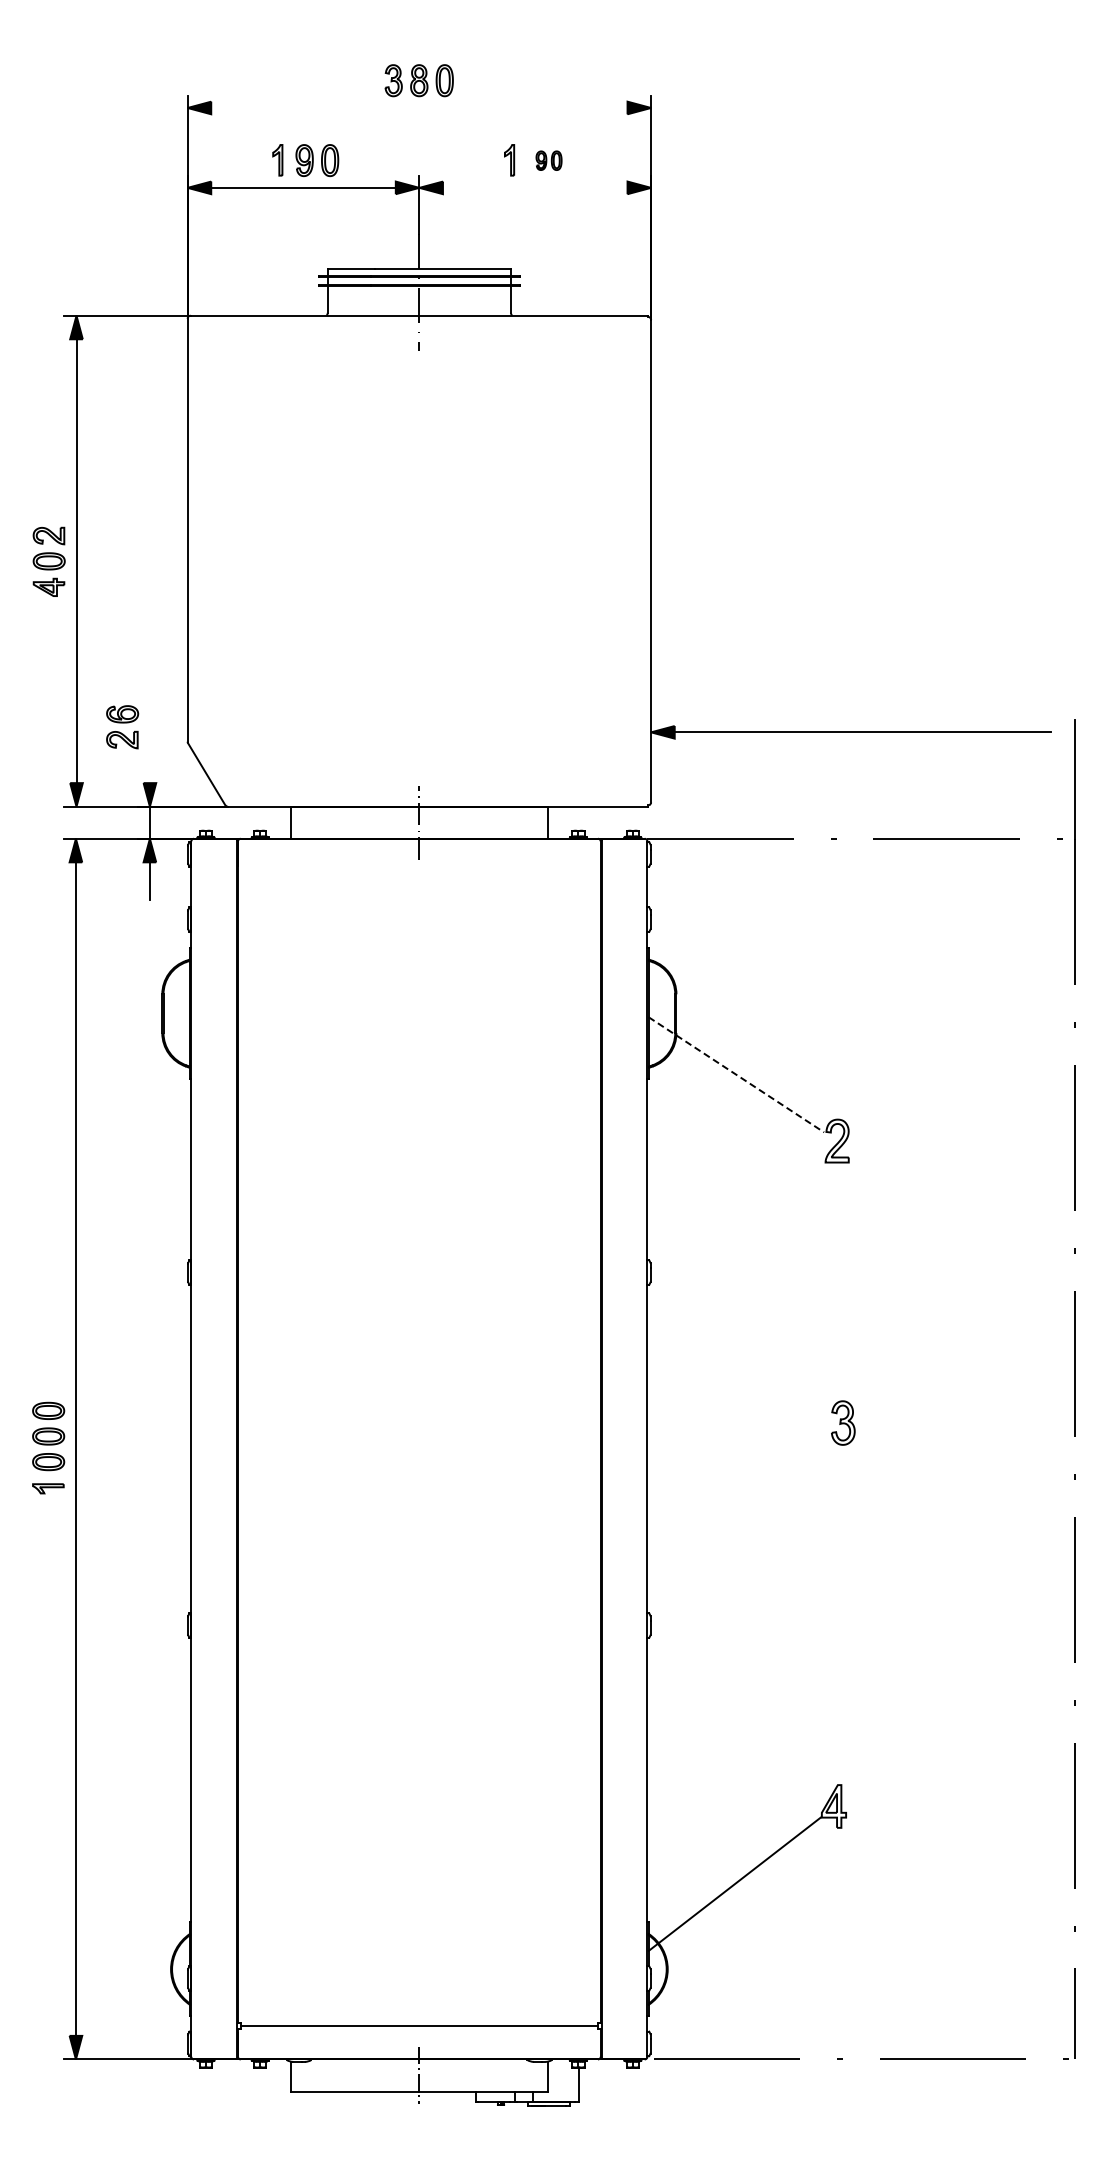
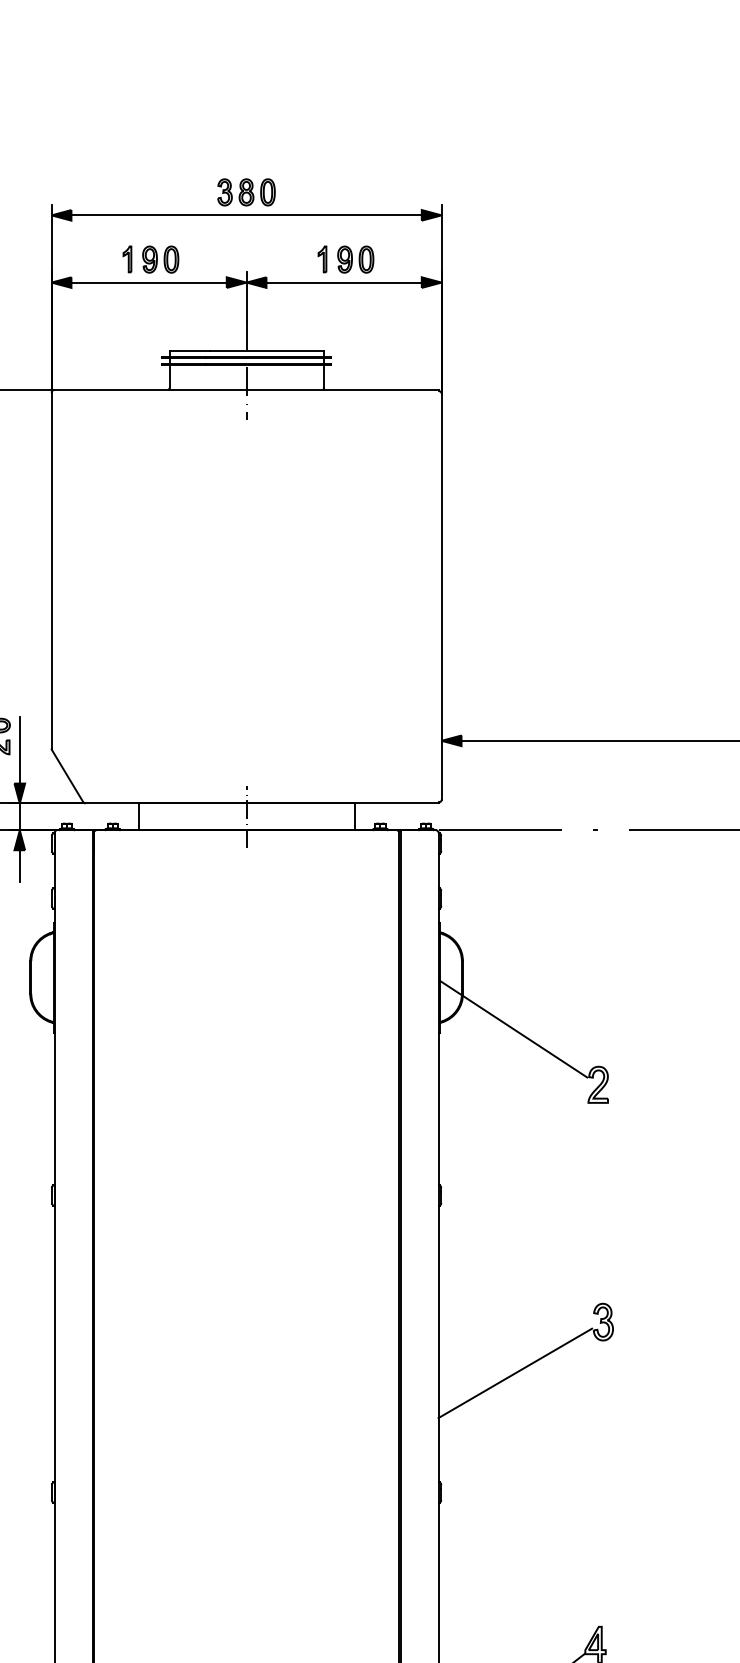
line: (419, 107) -> (246, 214), added
part: (548, 160) -> (355, 259), size x1.67
line: (534, 187) -> (343, 282), added
line: (149, 743) -> (19, 750), added
line: (736, 1074) -> (513, 1028), dashed -> solid
line: (738, 1483) -> (515, 1373), added

